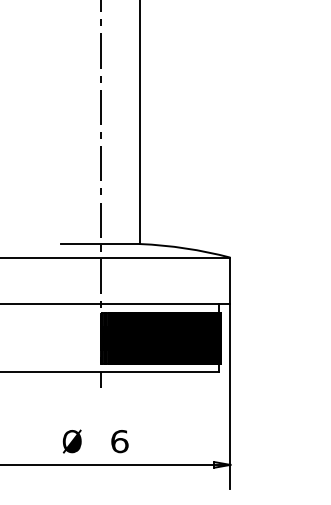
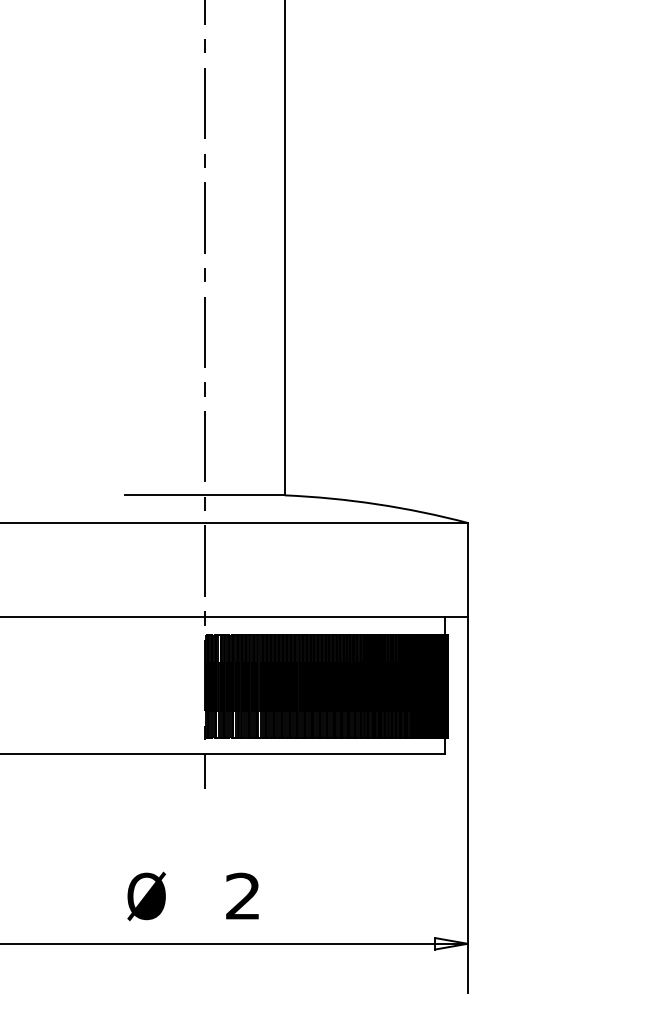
text: (119, 441) -> (242, 896), 6 -> 2

